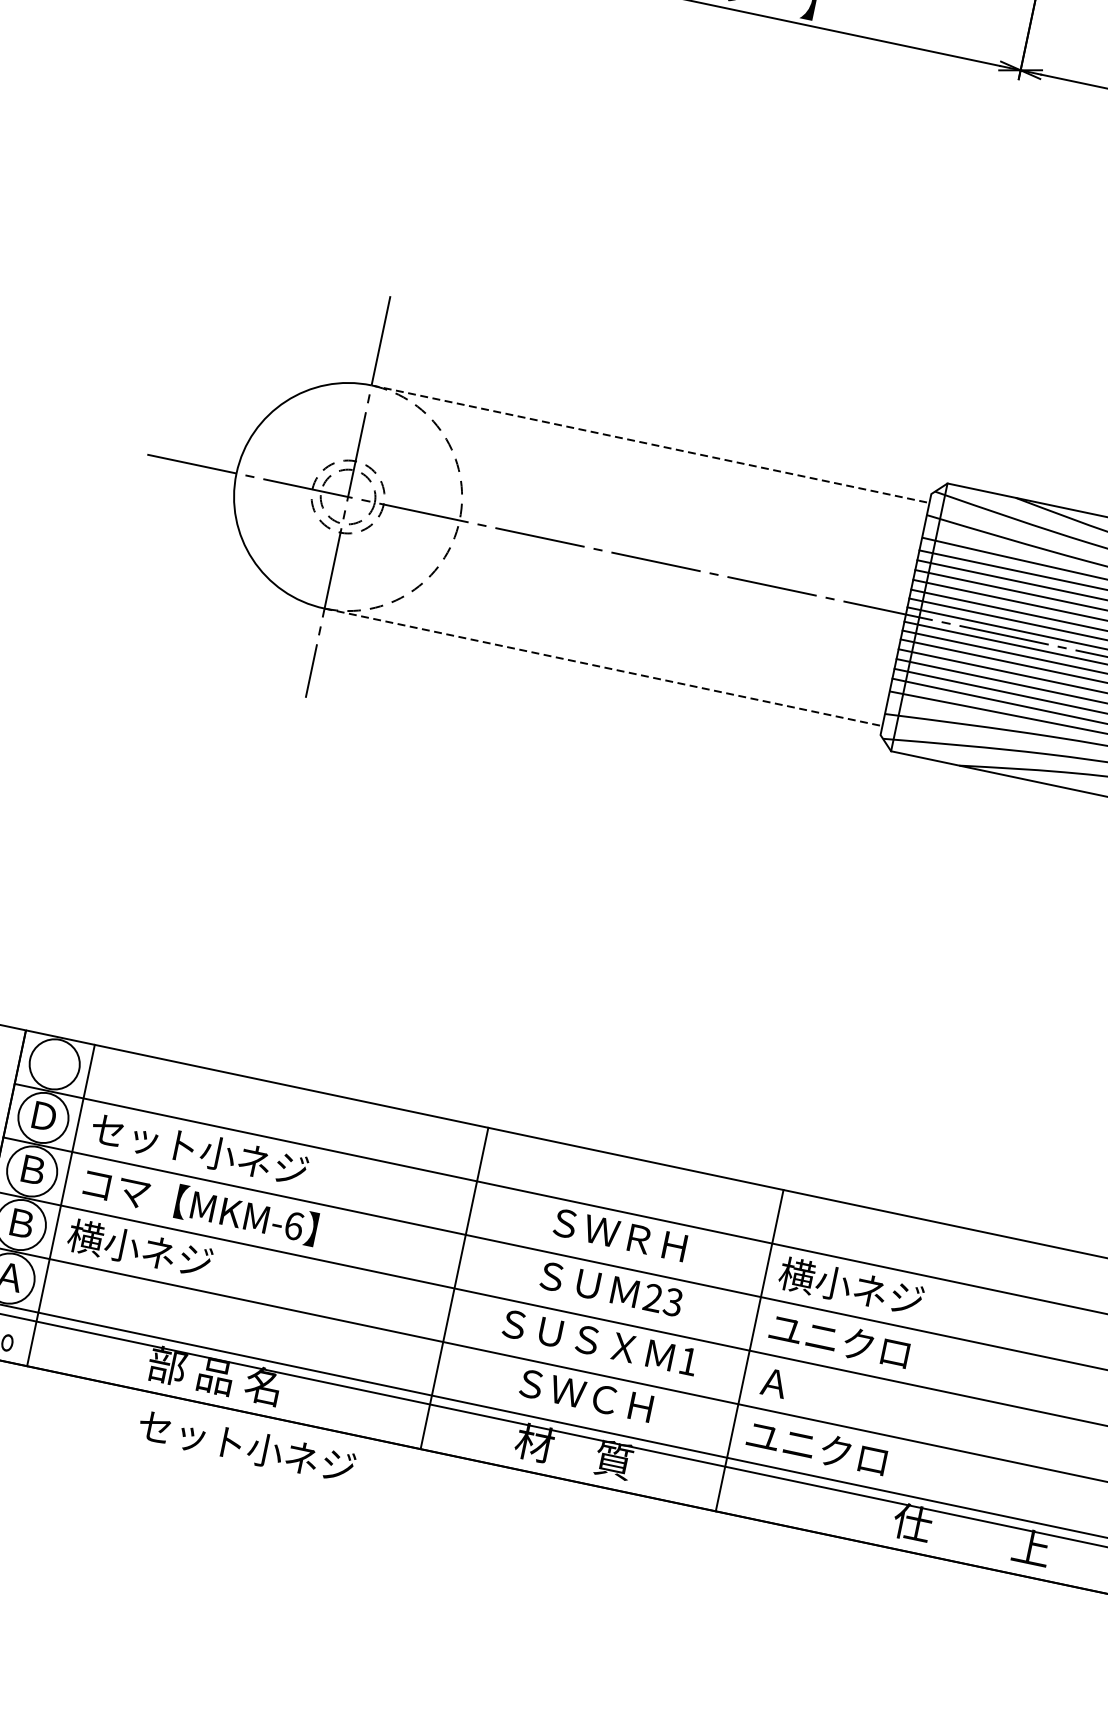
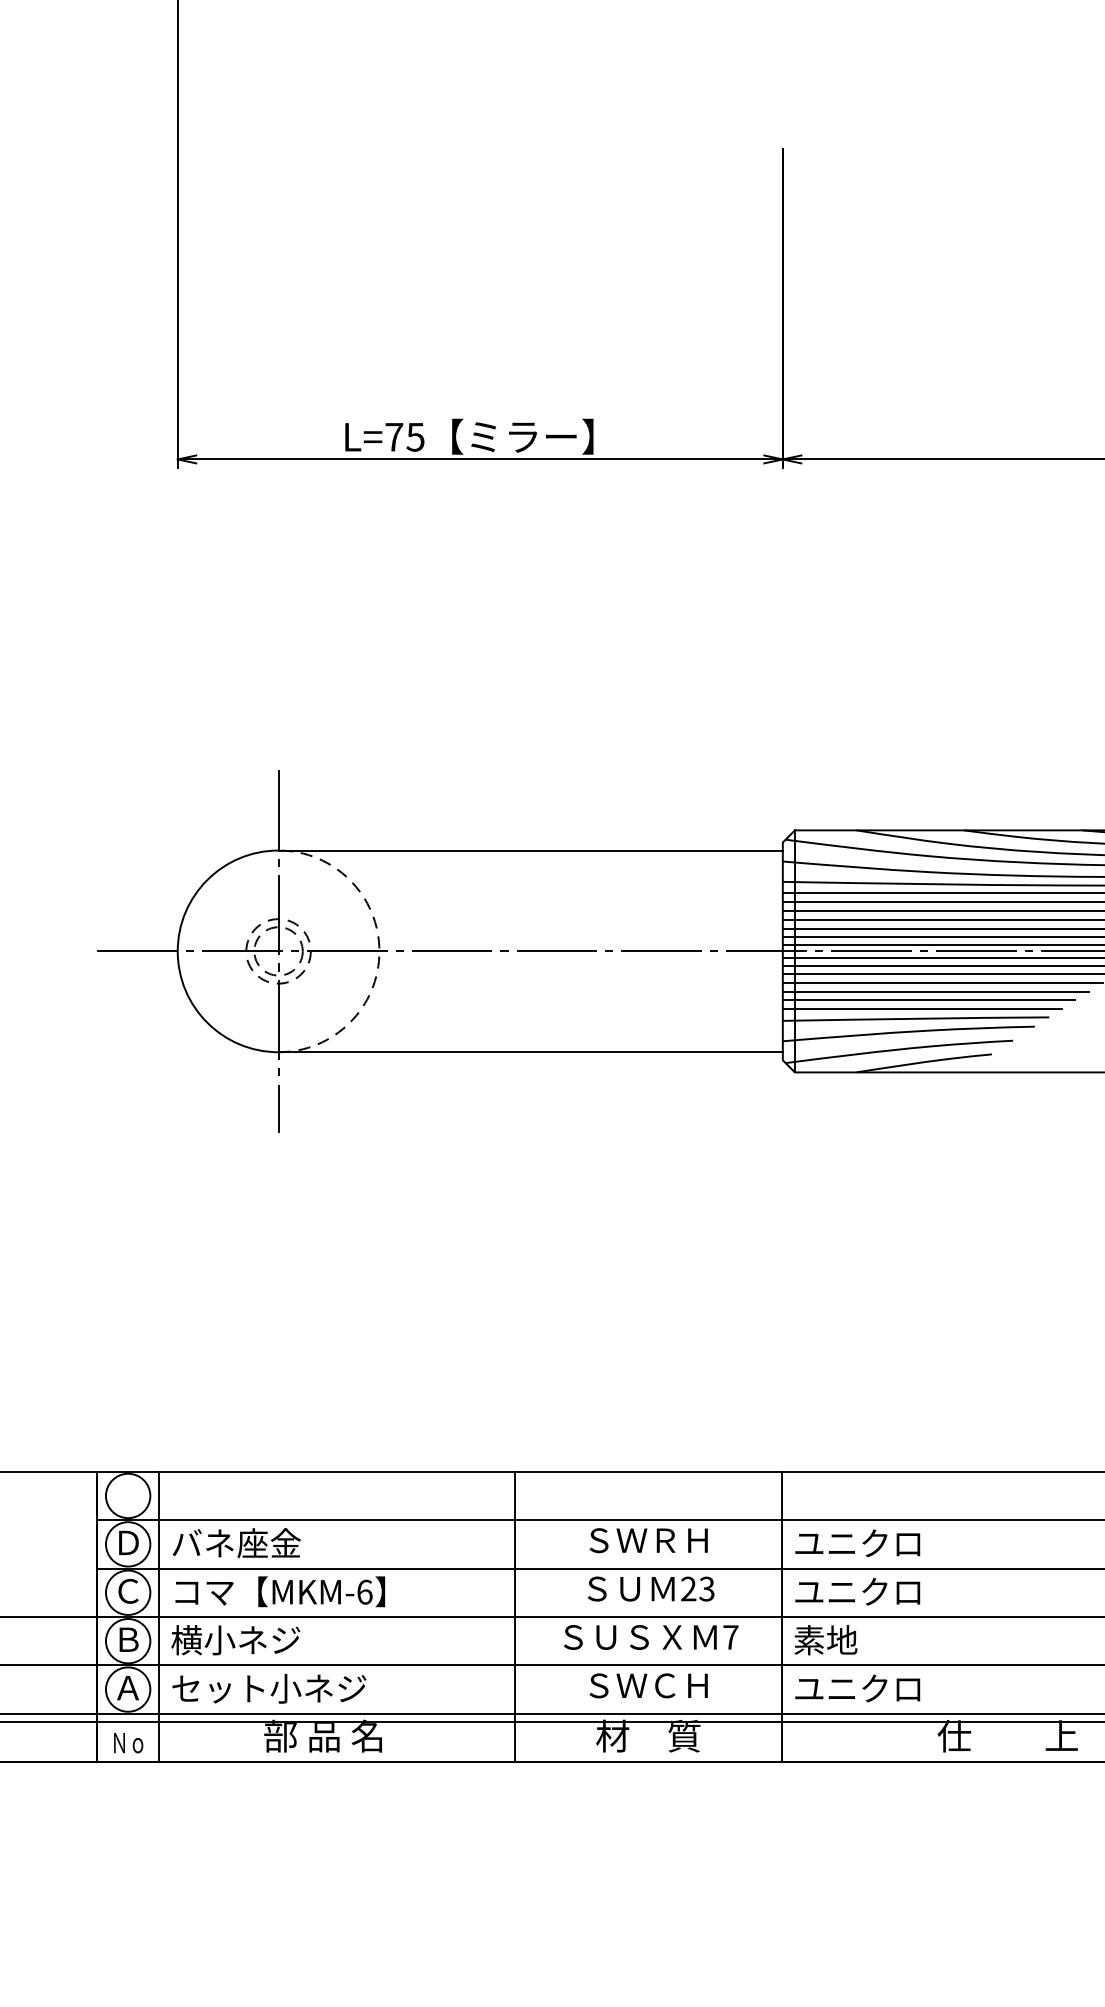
line: (651, 444) -> (531, 850), dashed -> solid
line: (604, 667) -> (531, 1052), dashed -> solid
text: (200, 1149) -> (269, 1543), セット小ネジ -> バネ座金
text: (33, 1169) -> (128, 1590), Ｂ -> Ｃ
text: (850, 1287) -> (857, 1543), 横小ネジ -> ユニクロ
text: (688, 1361) -> (730, 1637), 1 -> 7
text: (792, 1386) -> (825, 1640), Ａ -> 素地
text: (247, 1446) -> (269, 1688), moved

